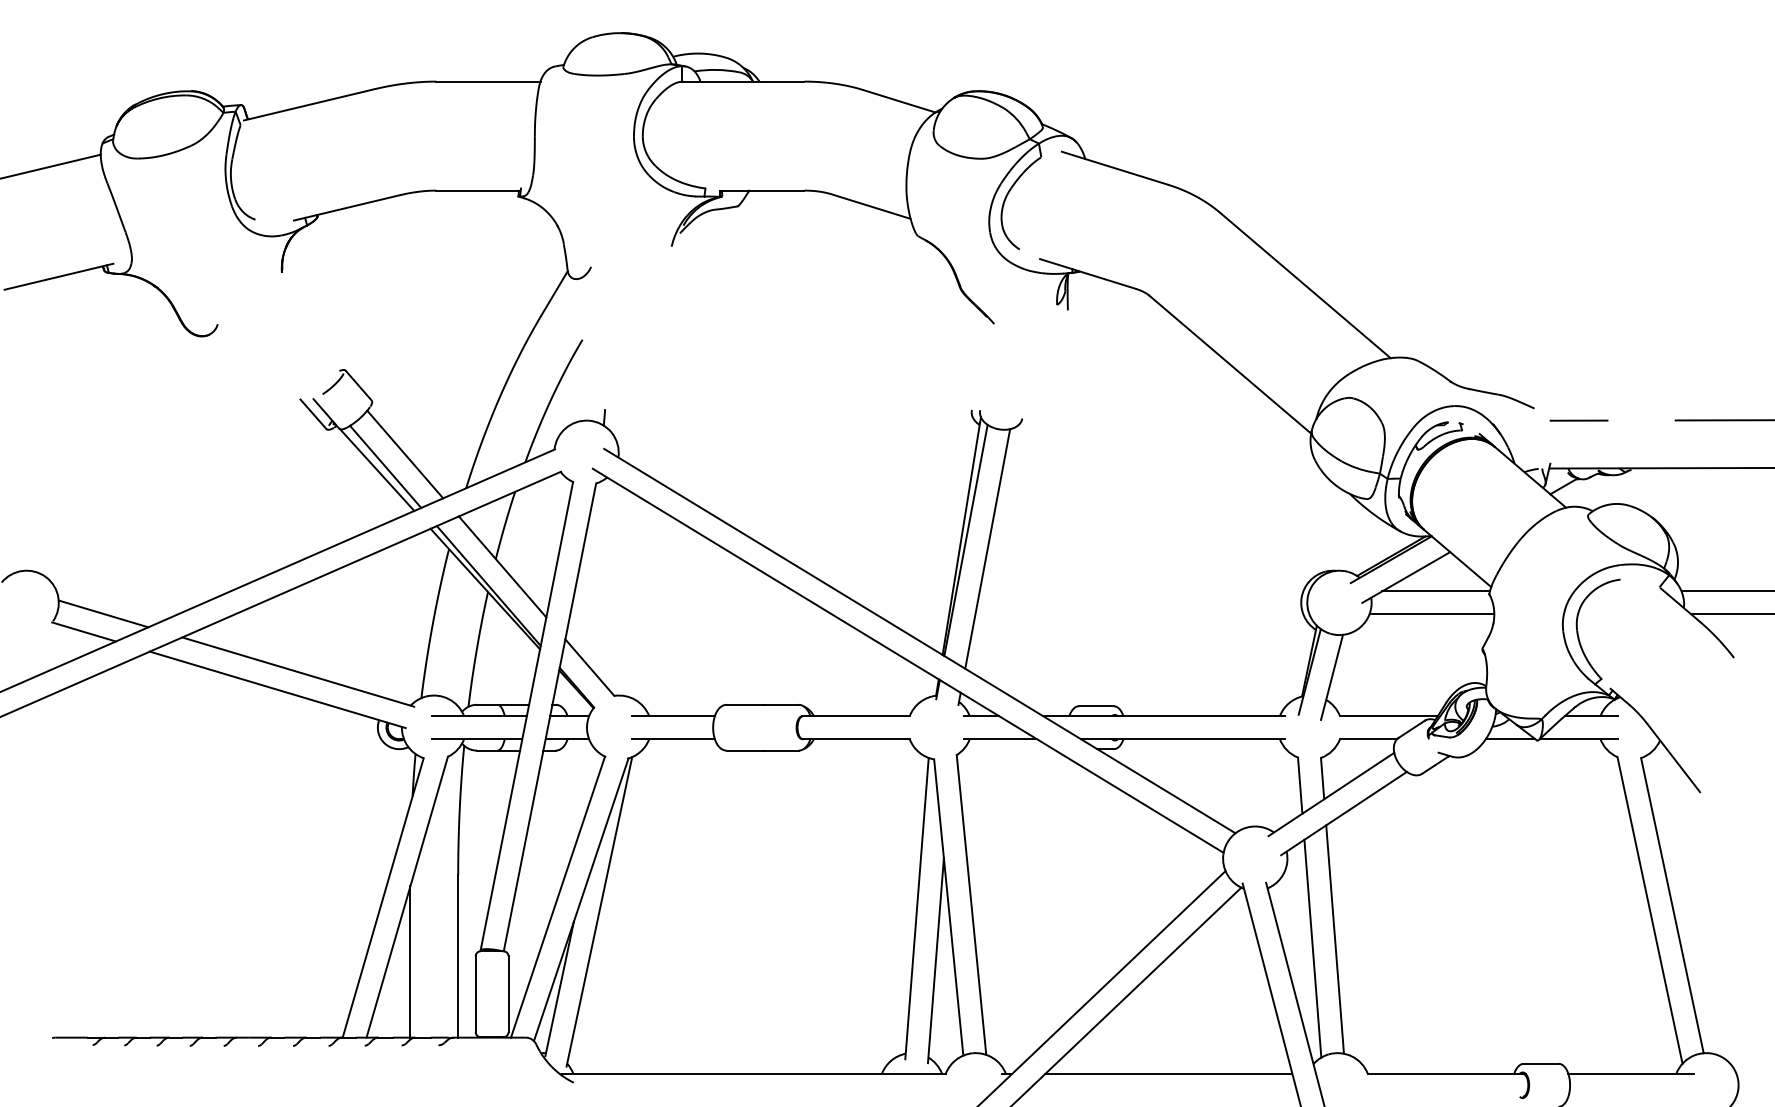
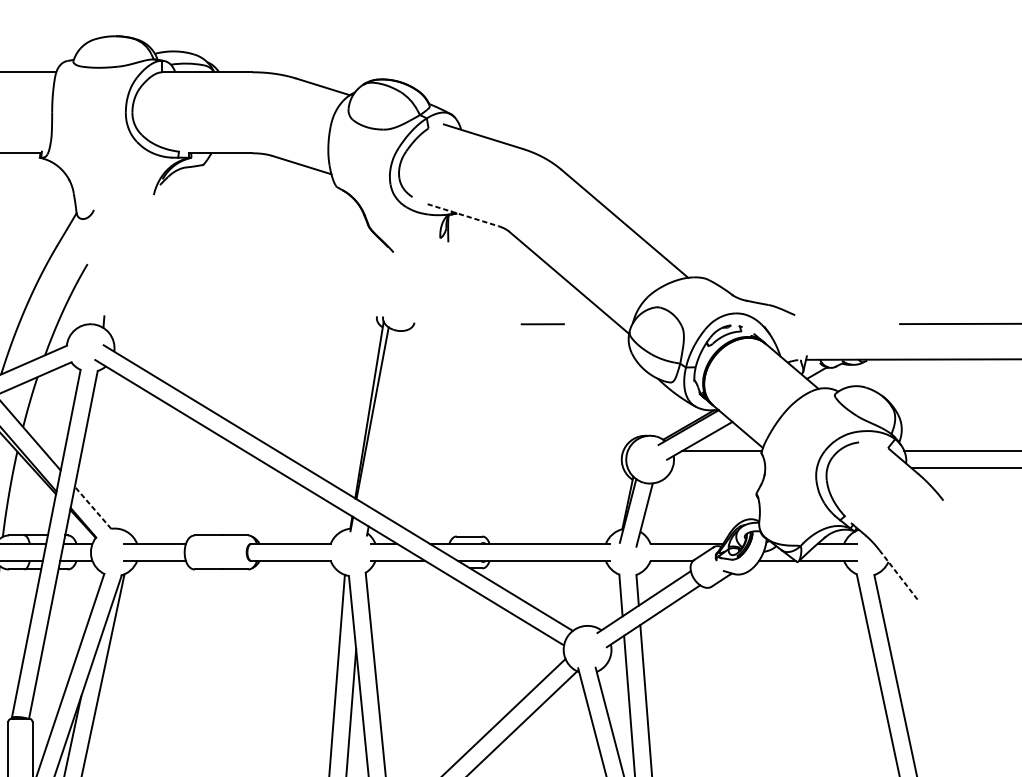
line: (1088, 274) -> (463, 215), solid -> dashed
line: (1578, 420) -> (542, 324), moved
line: (987, 548) -> (388, 419), removed
line: (1431, 614) -> (718, 468), removed
line: (589, 667) -> (92, 507), solid -> dashed
line: (1674, 758) -> (899, 575), solid -> dashed

